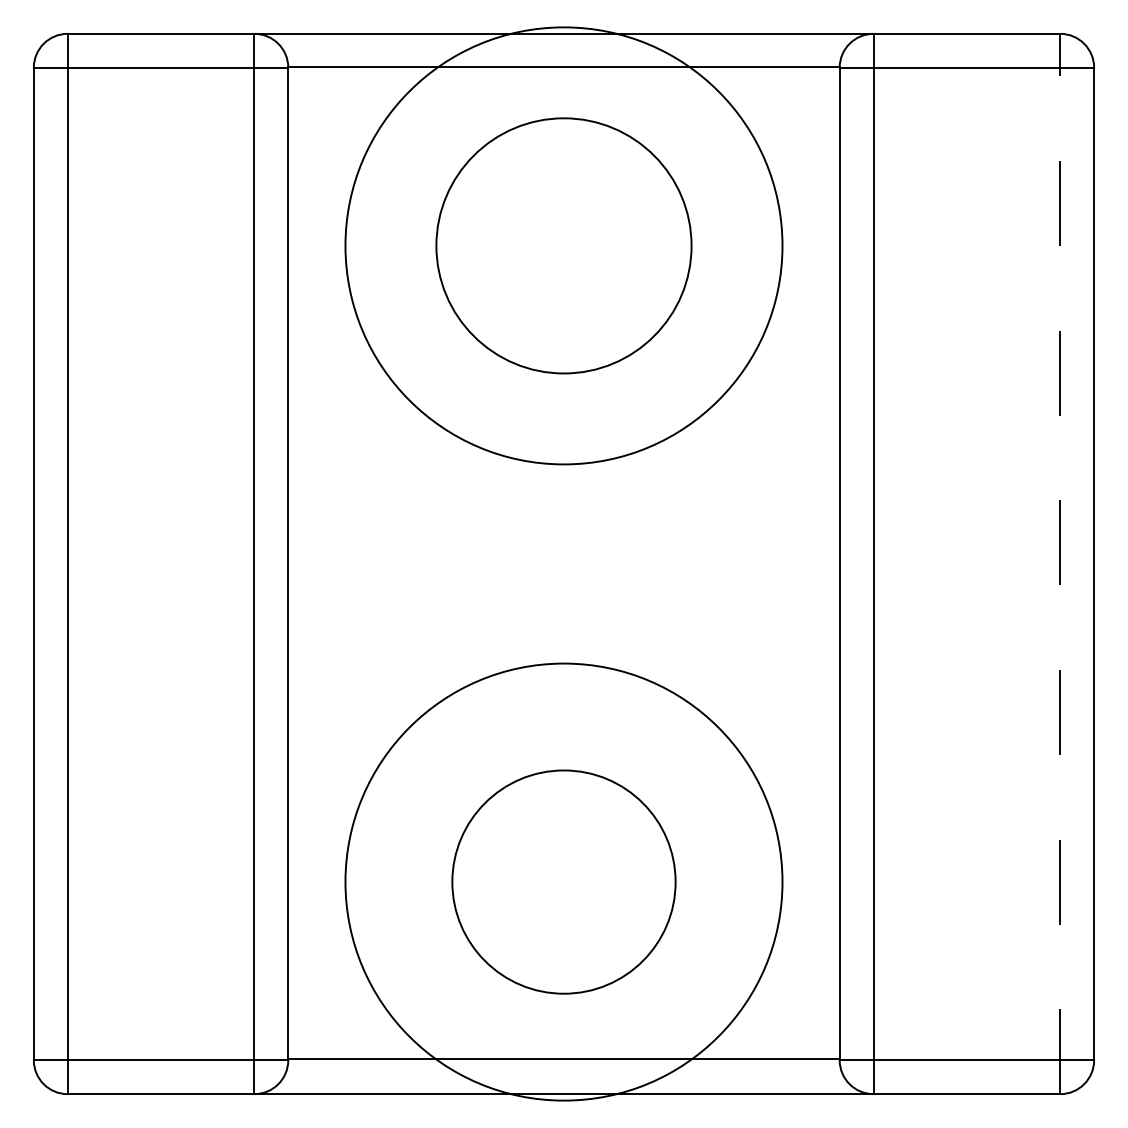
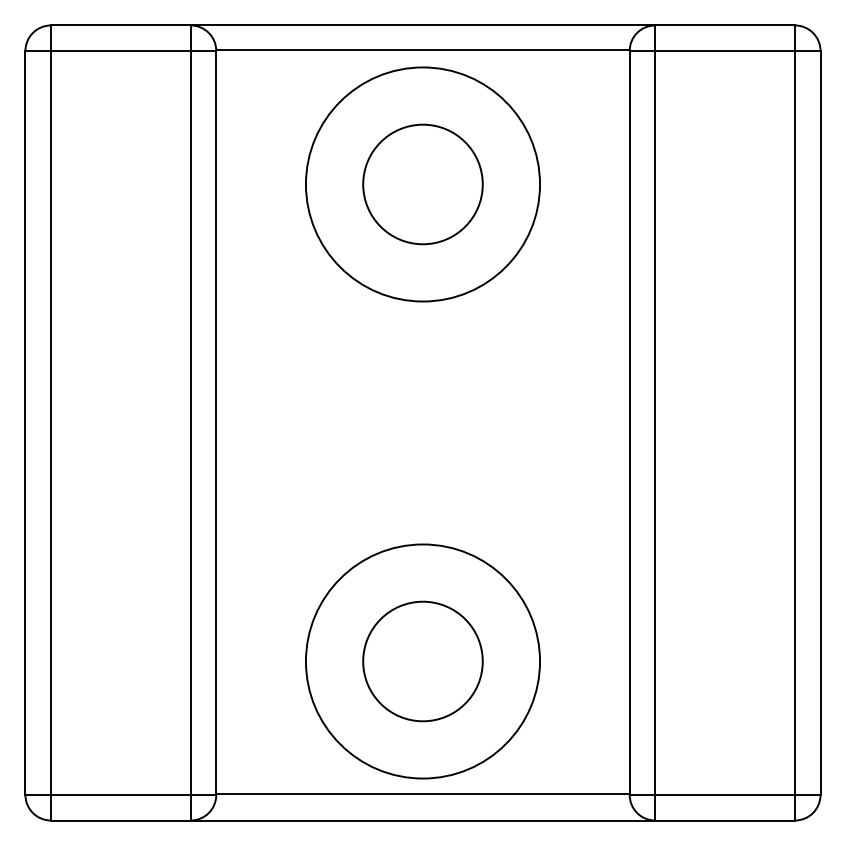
circle: (563, 245) -> (422, 184), size x0.62
circle: (563, 245) -> (422, 184), size x0.71
line: (1060, 563) -> (795, 422), dashed -> solid
circle: (563, 881) -> (422, 661), size x0.71
circle: (563, 882) -> (422, 661), size x0.71

